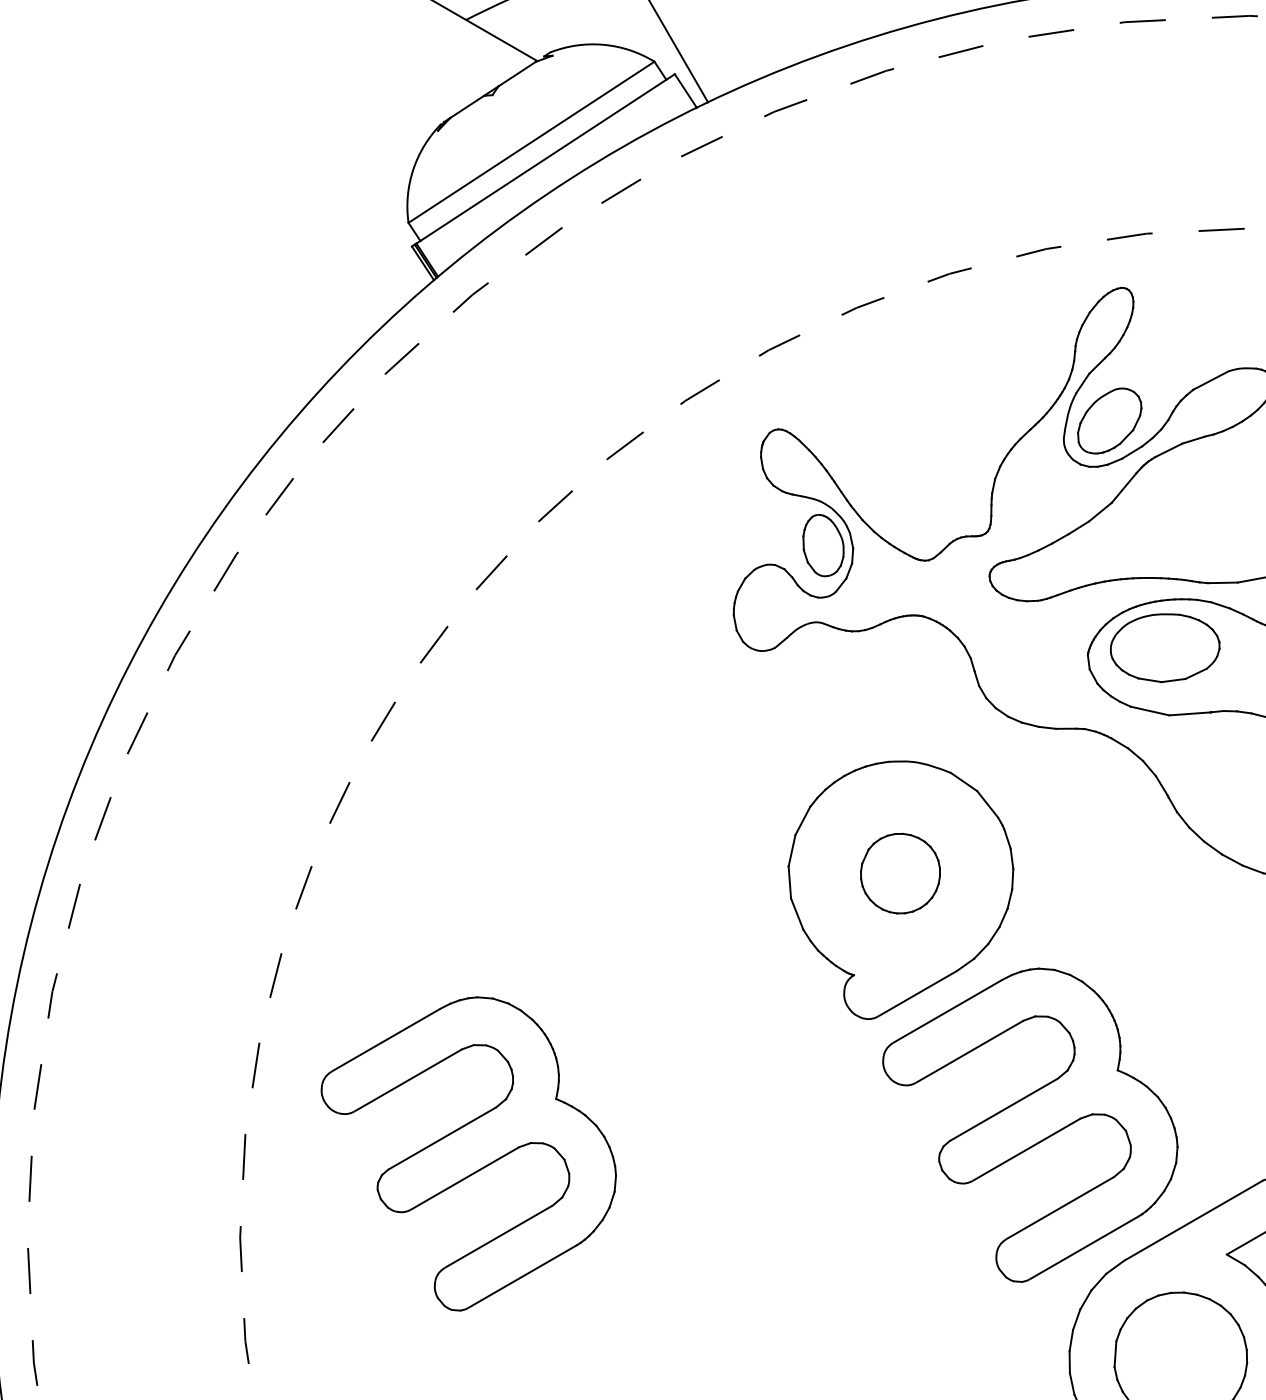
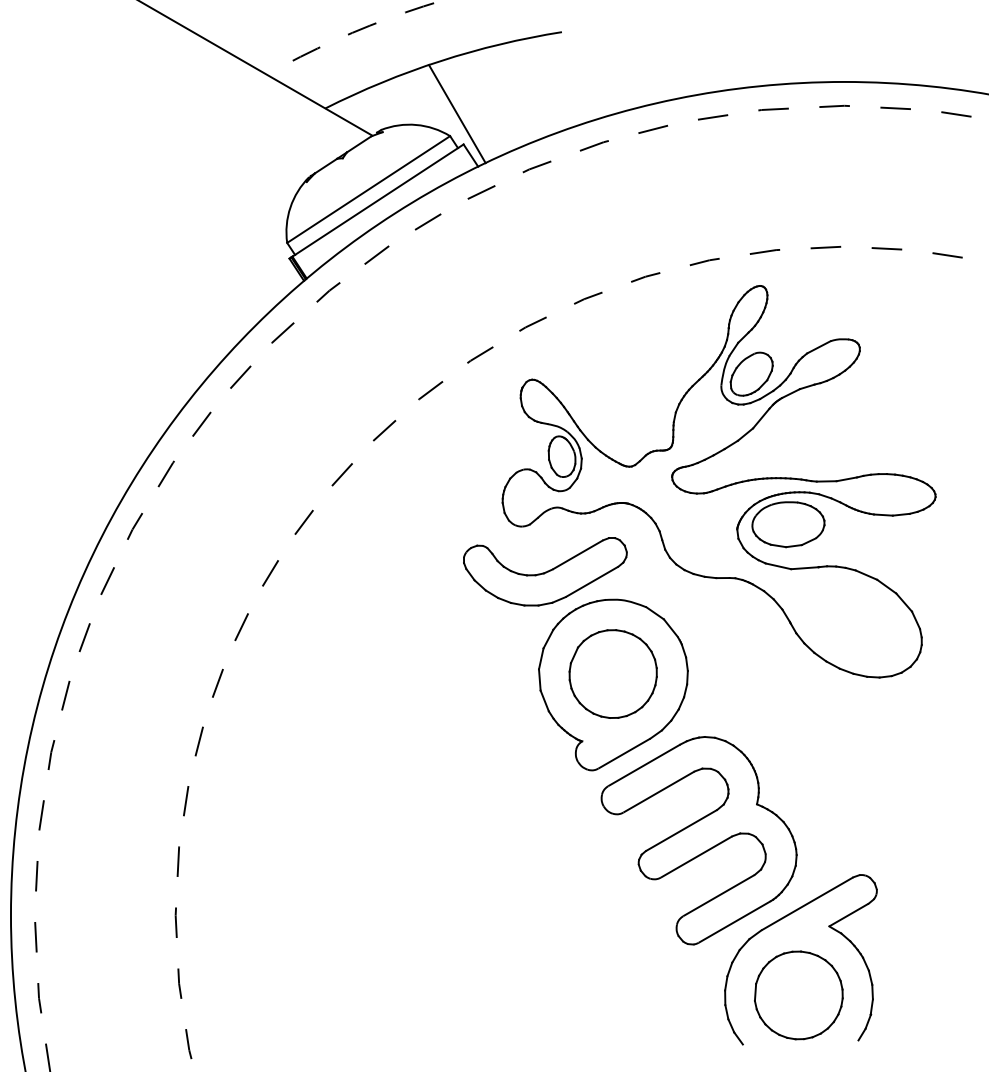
part: (798, 718) -> (545, 571), added
part: (899, 872) -> (612, 673), size x1.67
part: (467, 1153) -> (326, 859), removed

